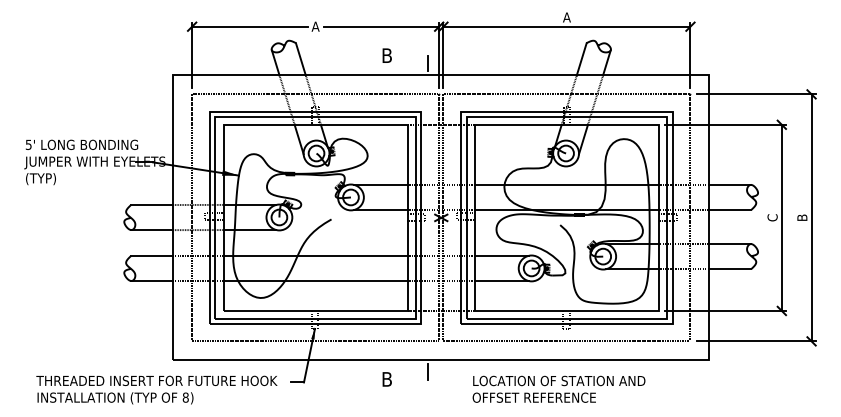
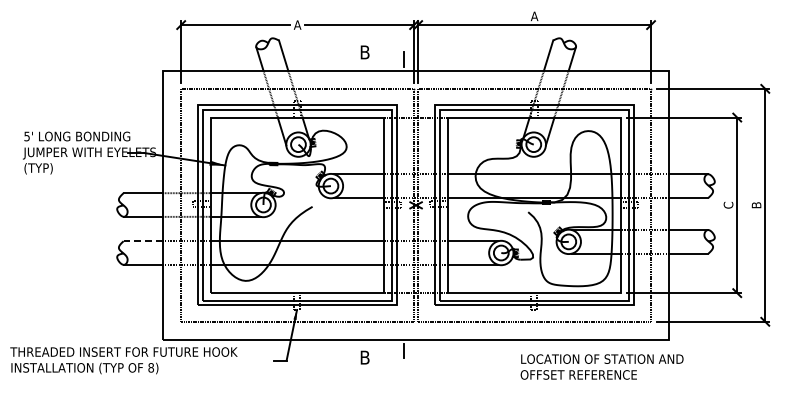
line: (152, 256) -> (143, 241), solid -> dashed
text: (558, 388) -> (601, 366), moved
text: (156, 389) -> (123, 360), moved

